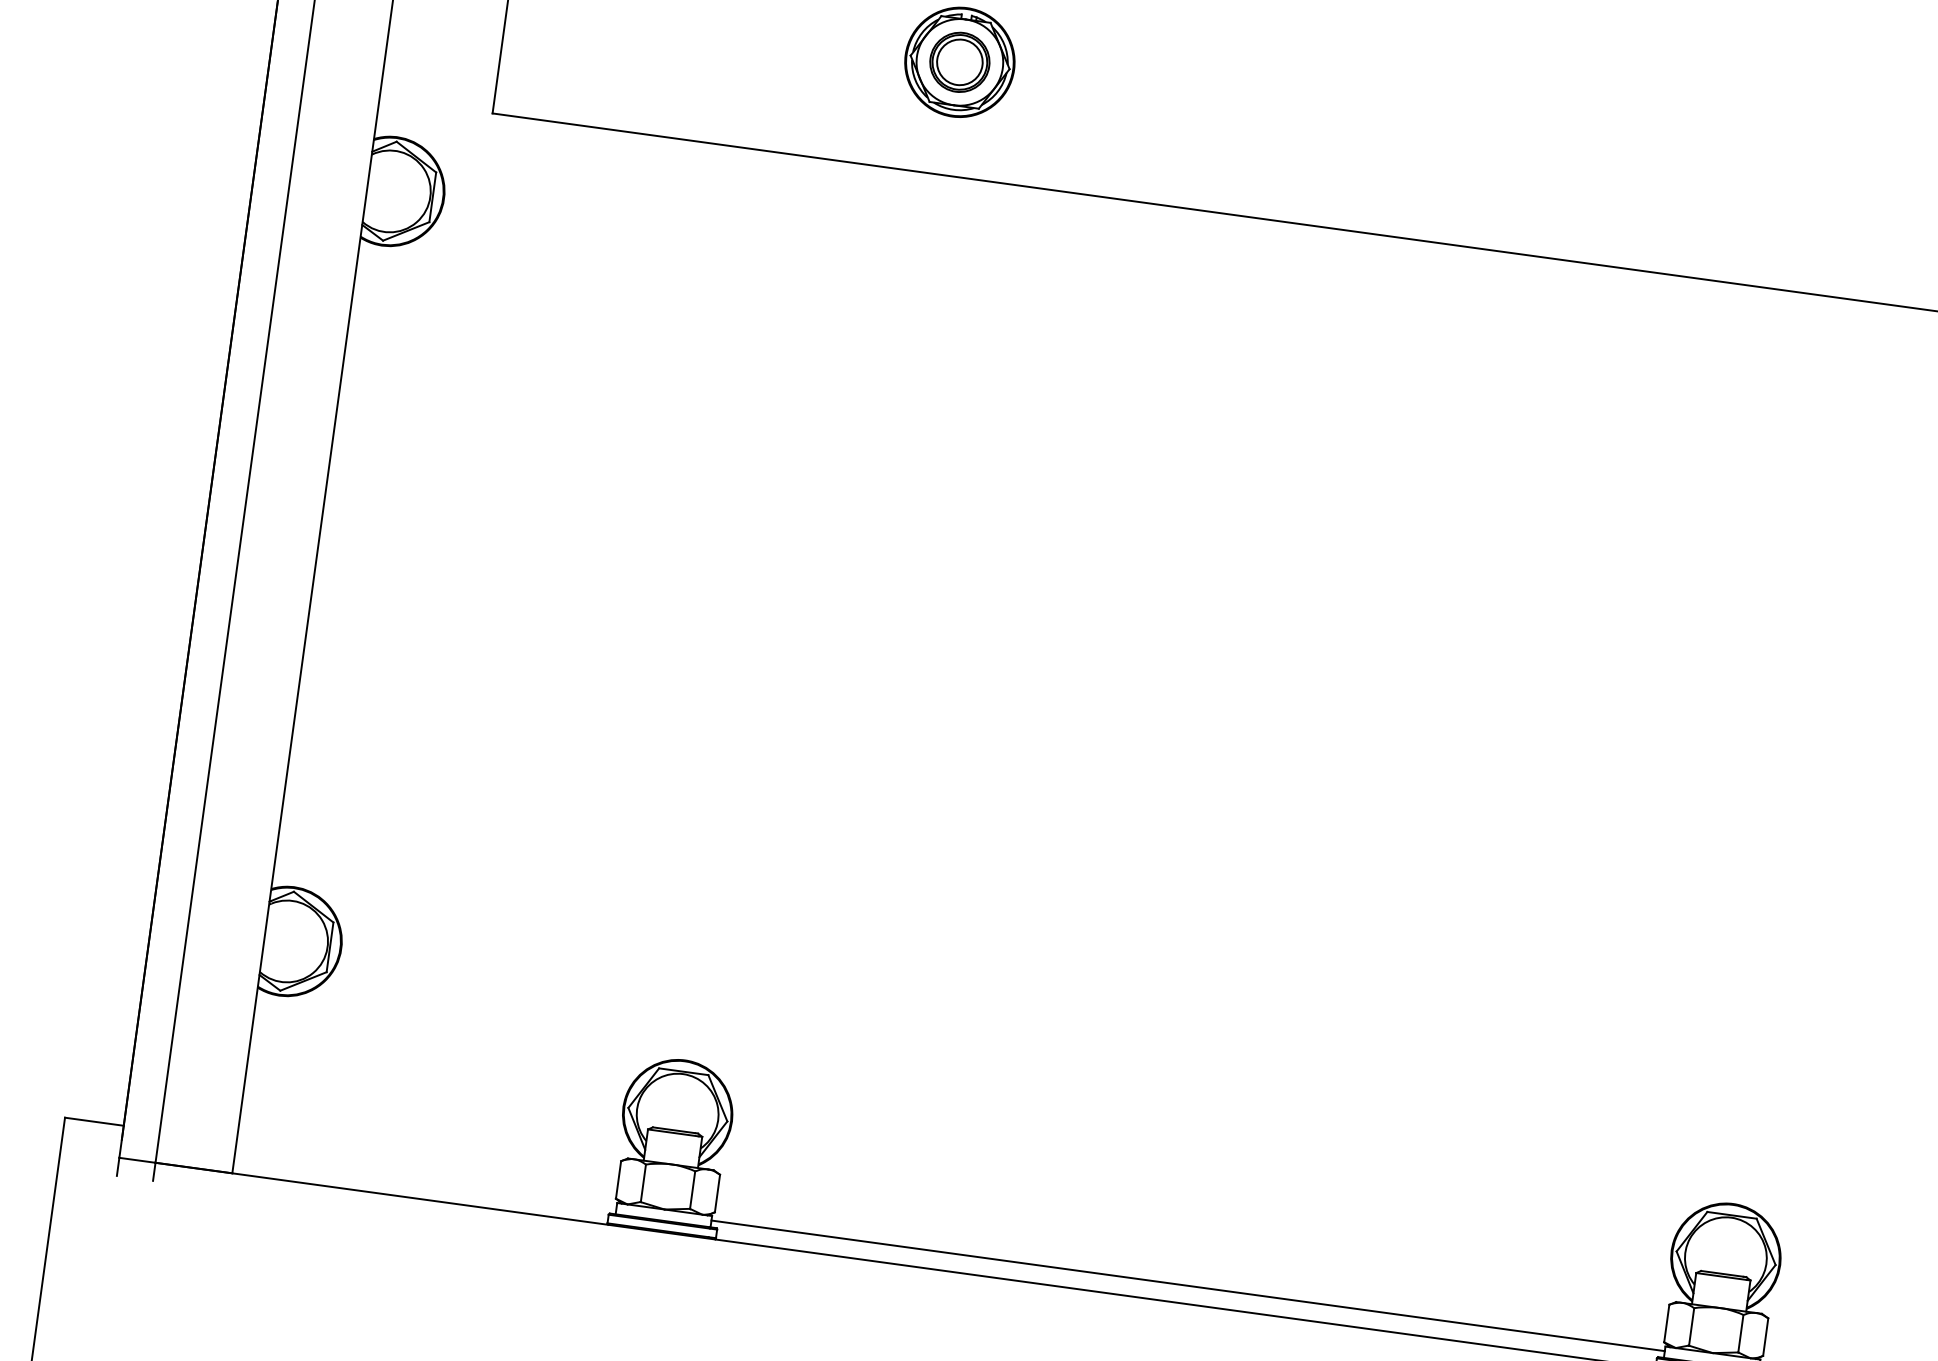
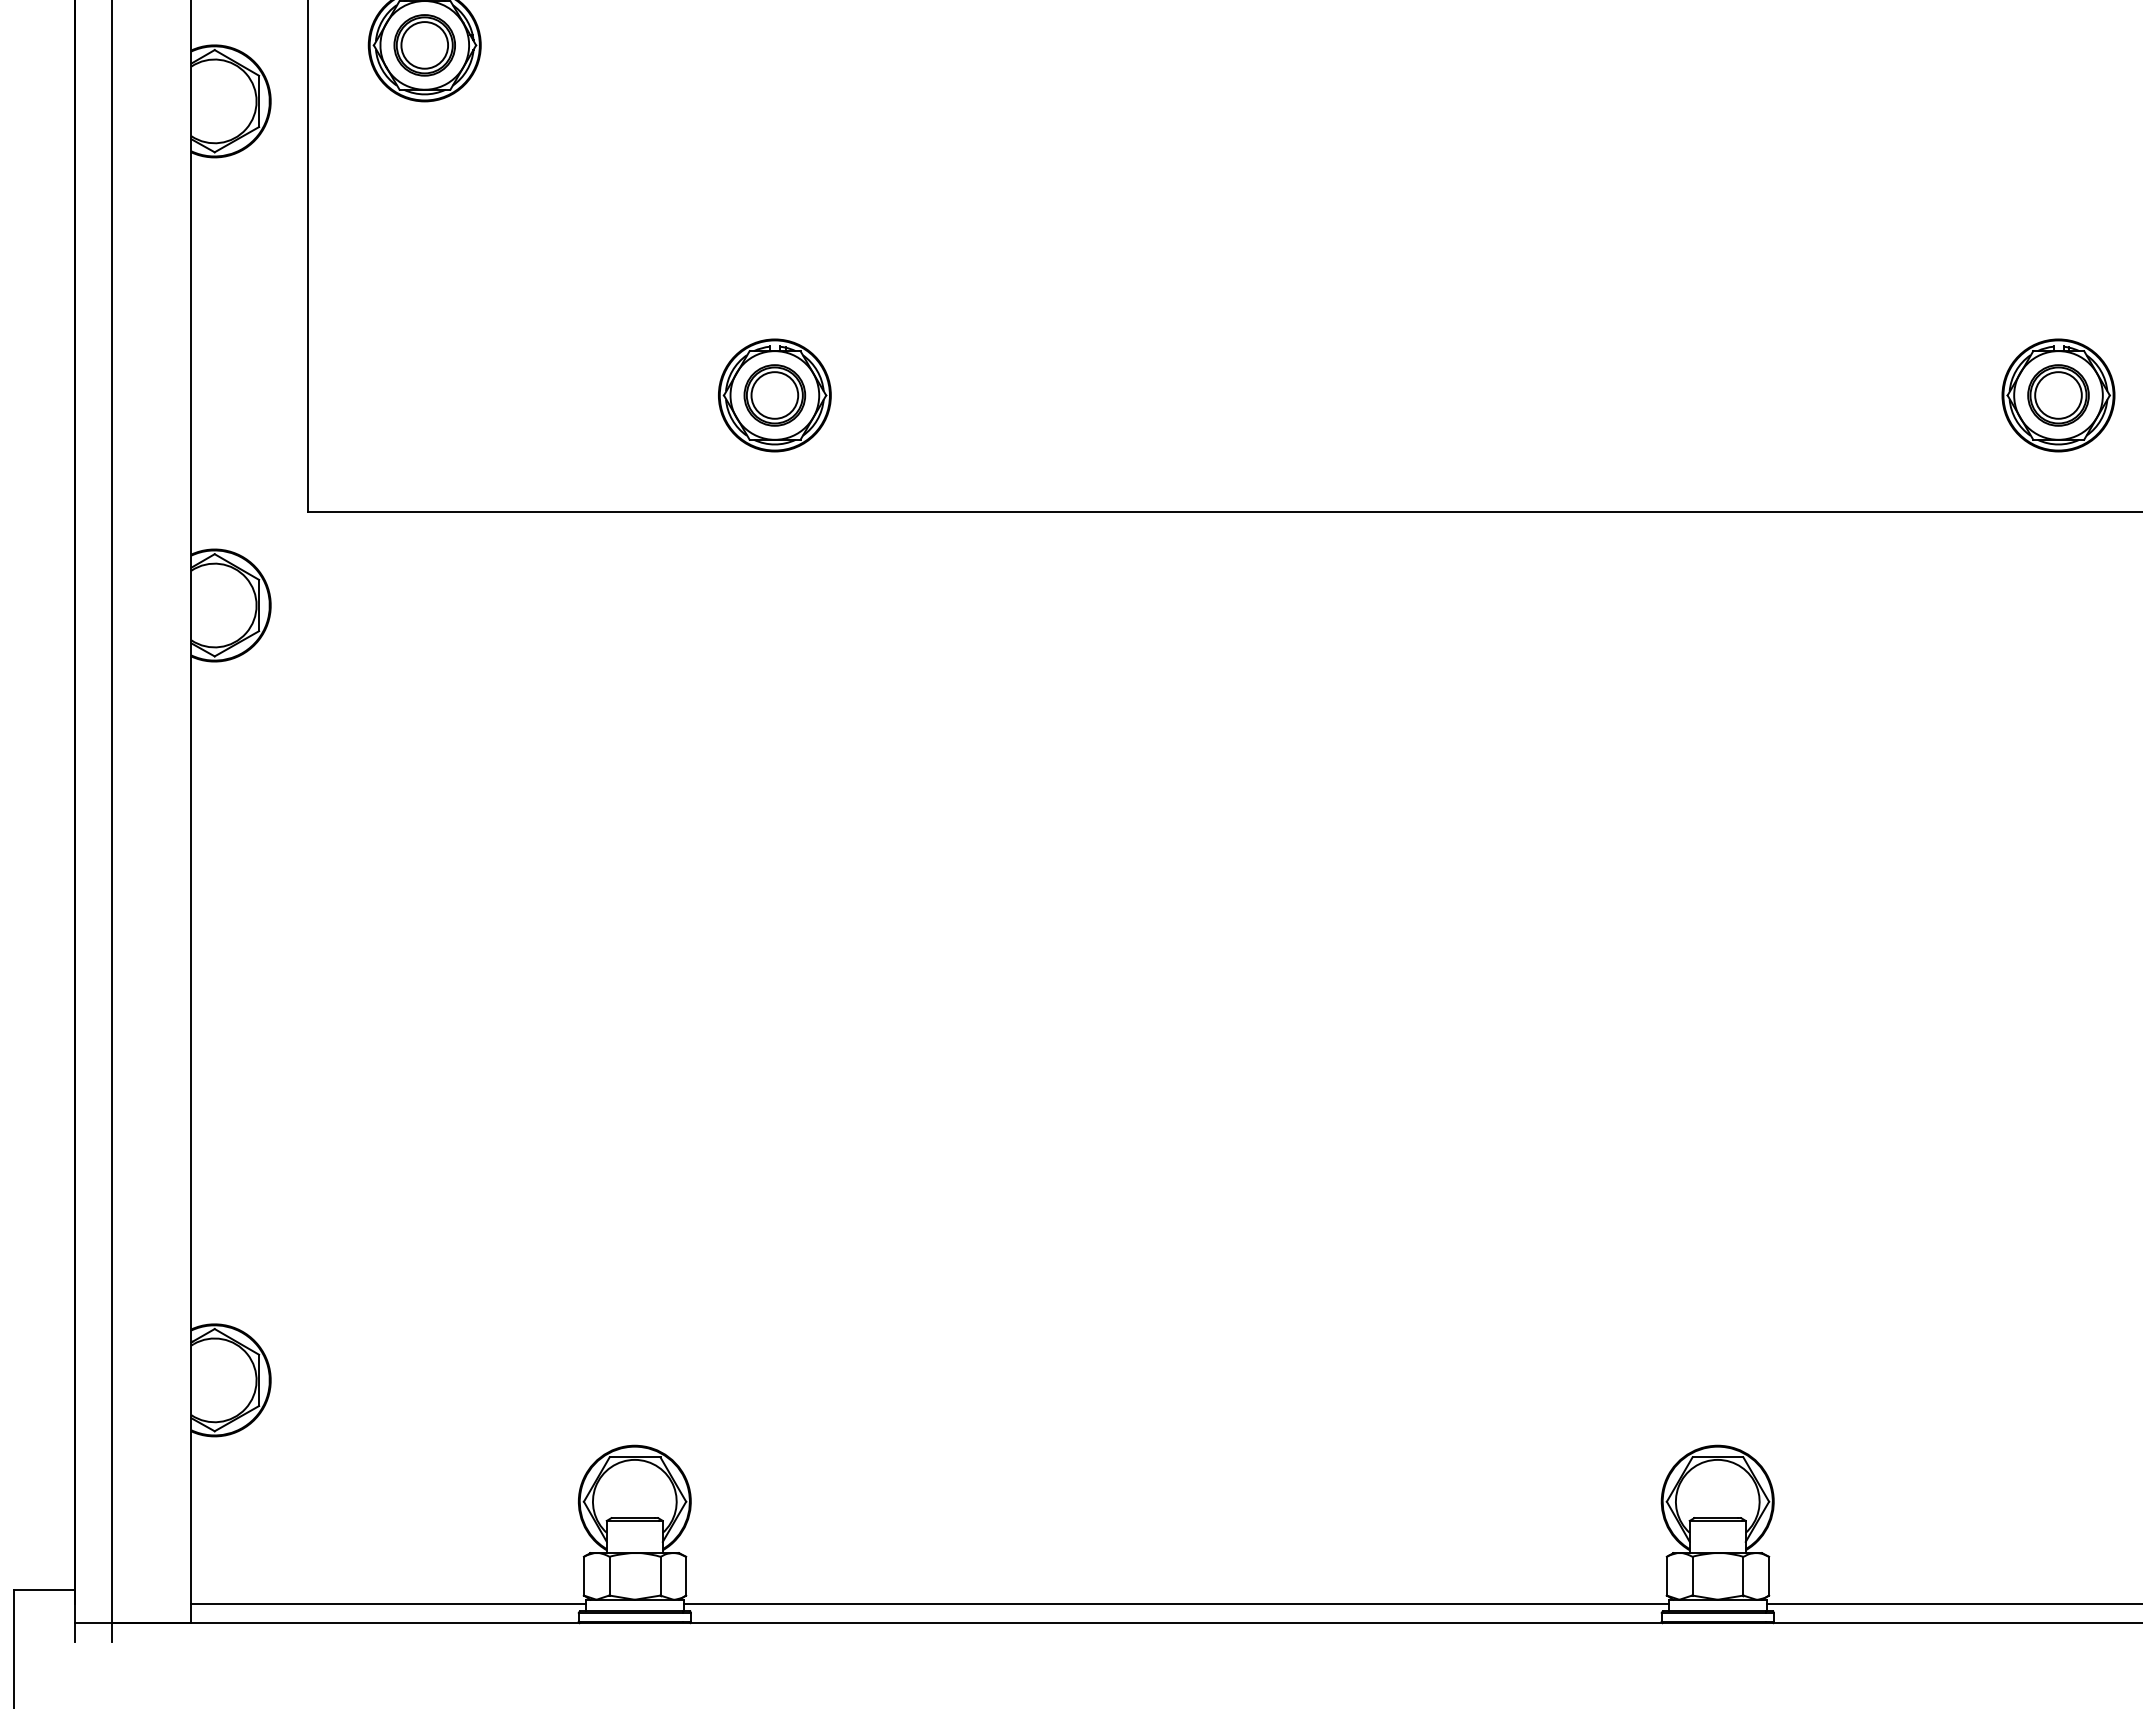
line: (425, 1181) -> (388, 1604), added

